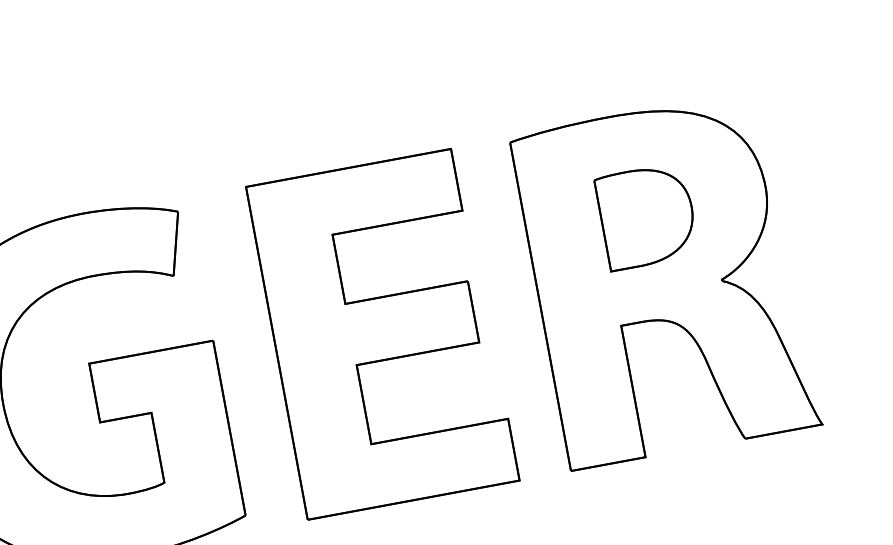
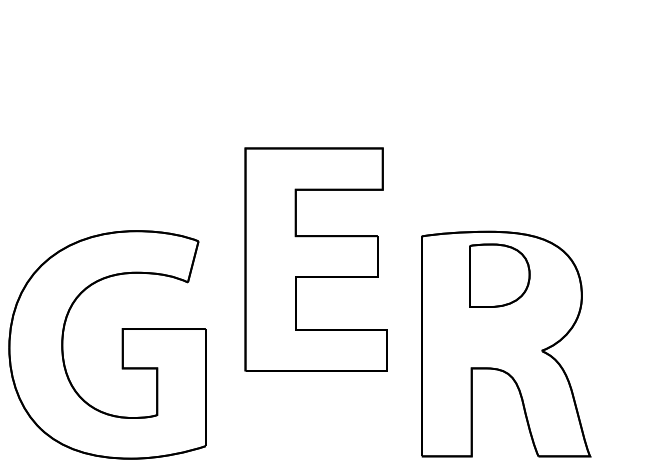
part: (646, 216) -> (499, 275), moved
part: (381, 333) -> (315, 259), moved

